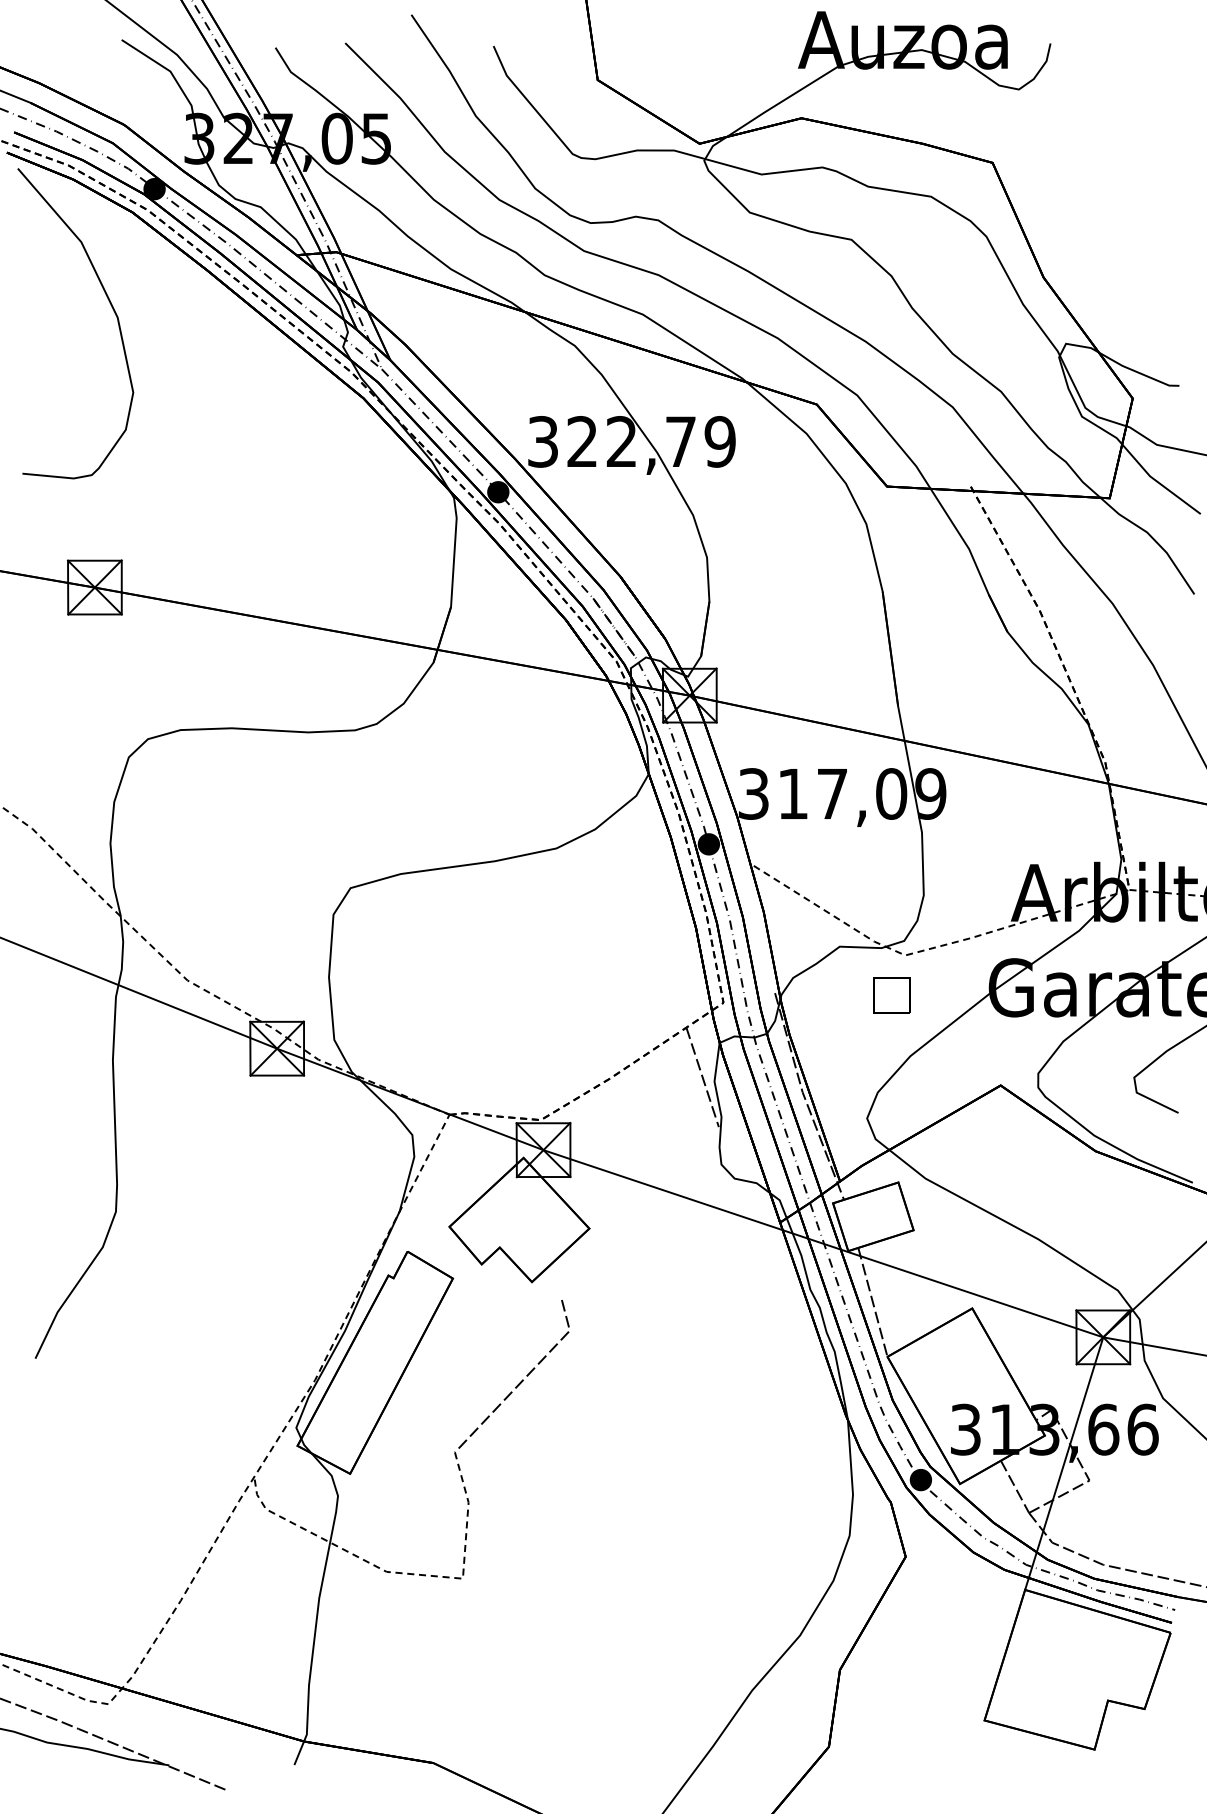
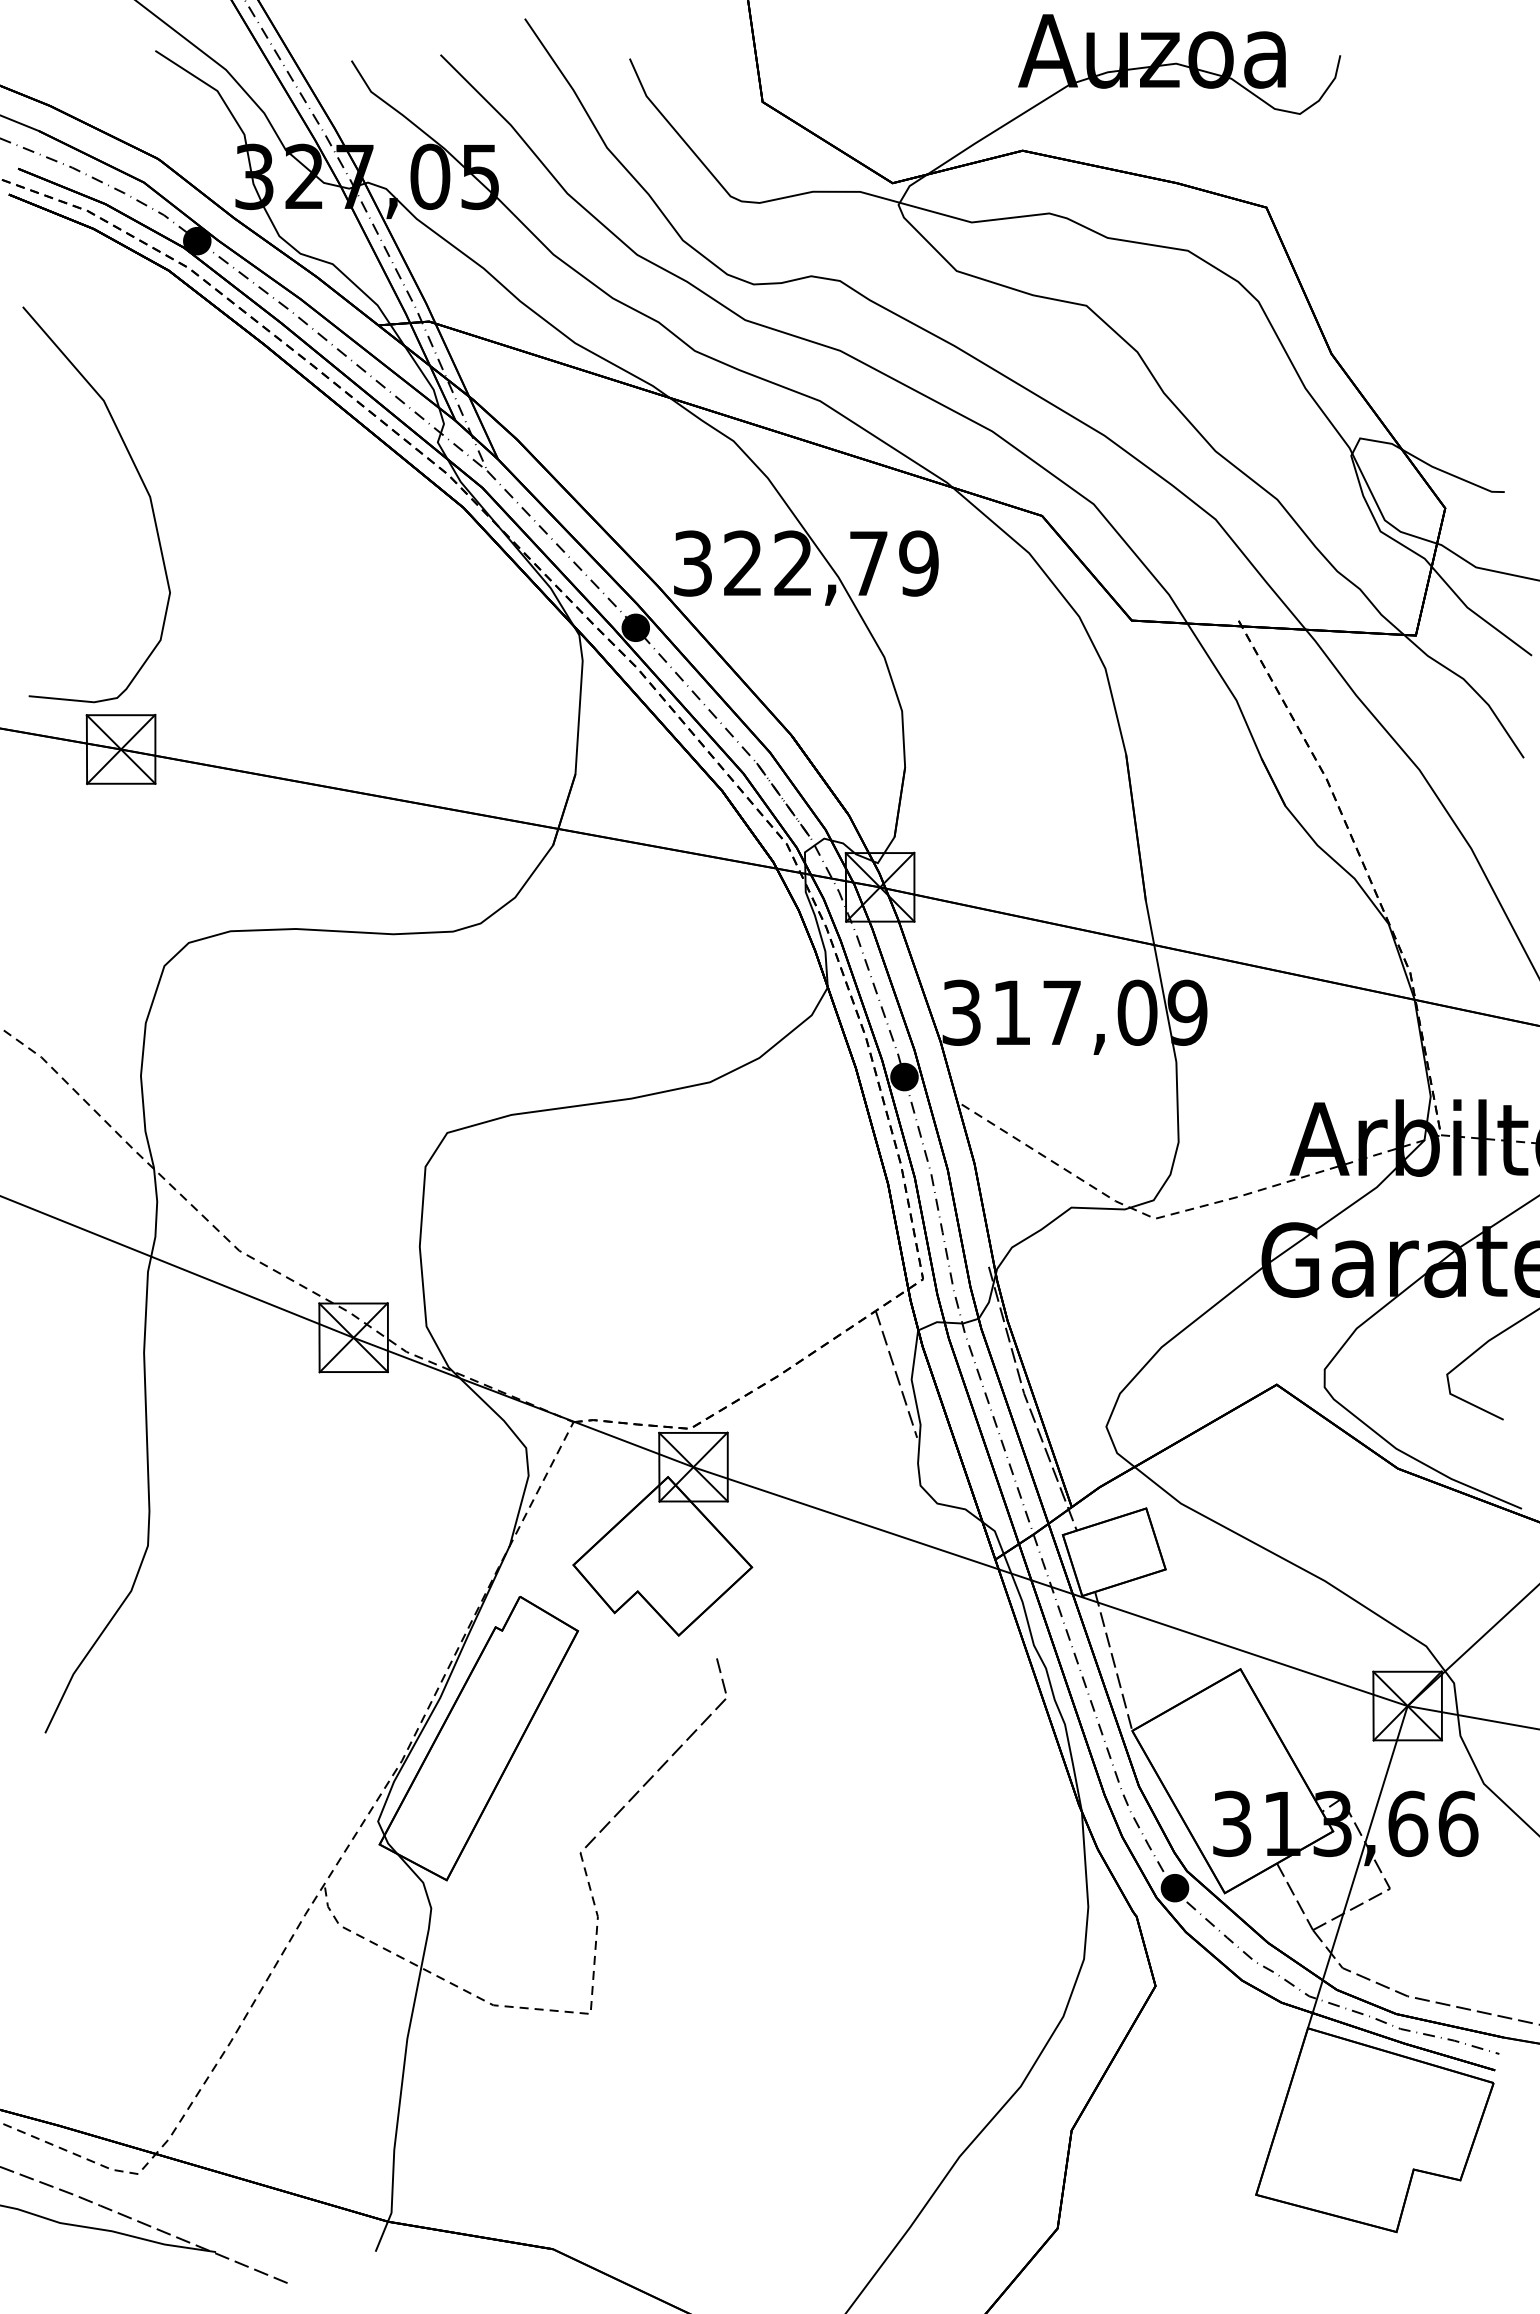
curve: (110, 305) -> (141, 481), moved
part: (891, 995) -> (1137, 1269), removed

